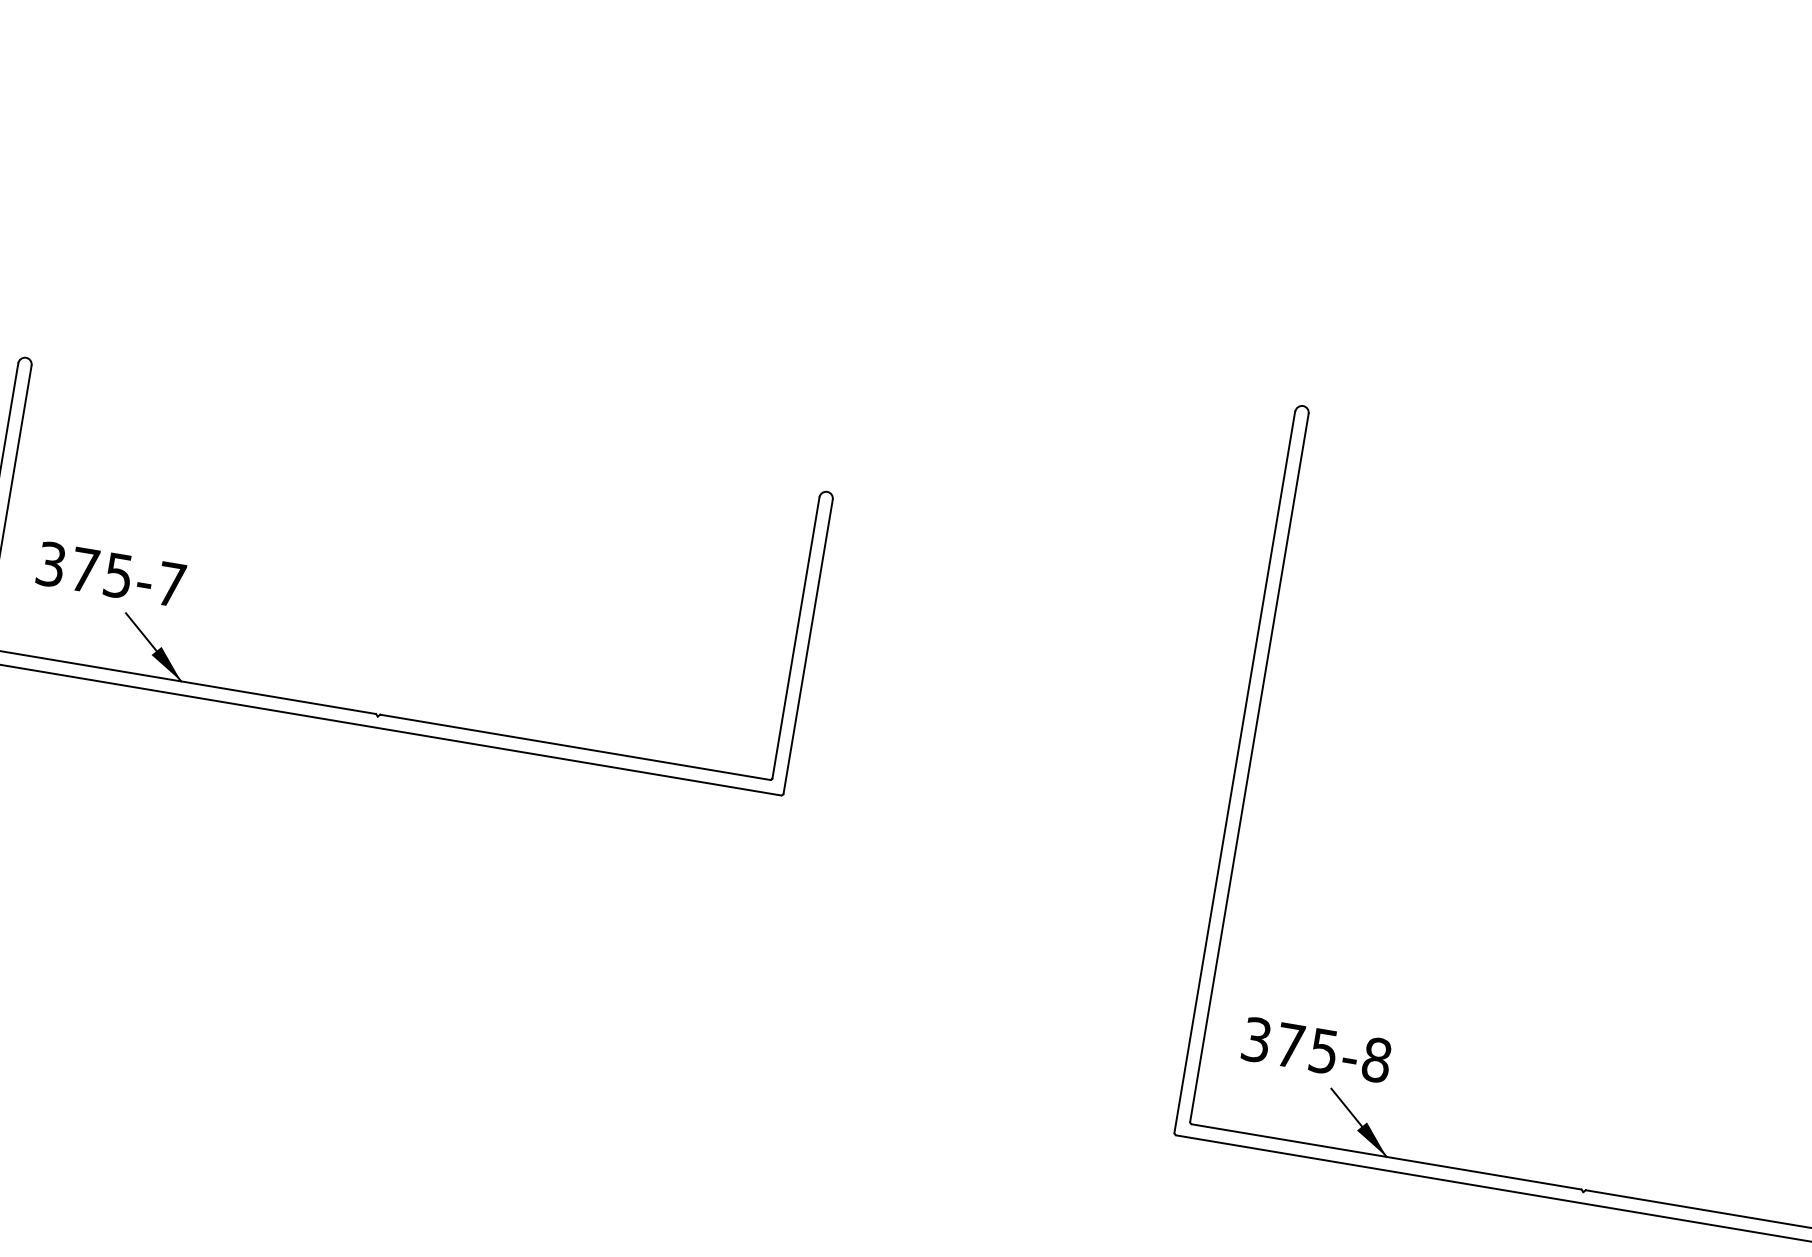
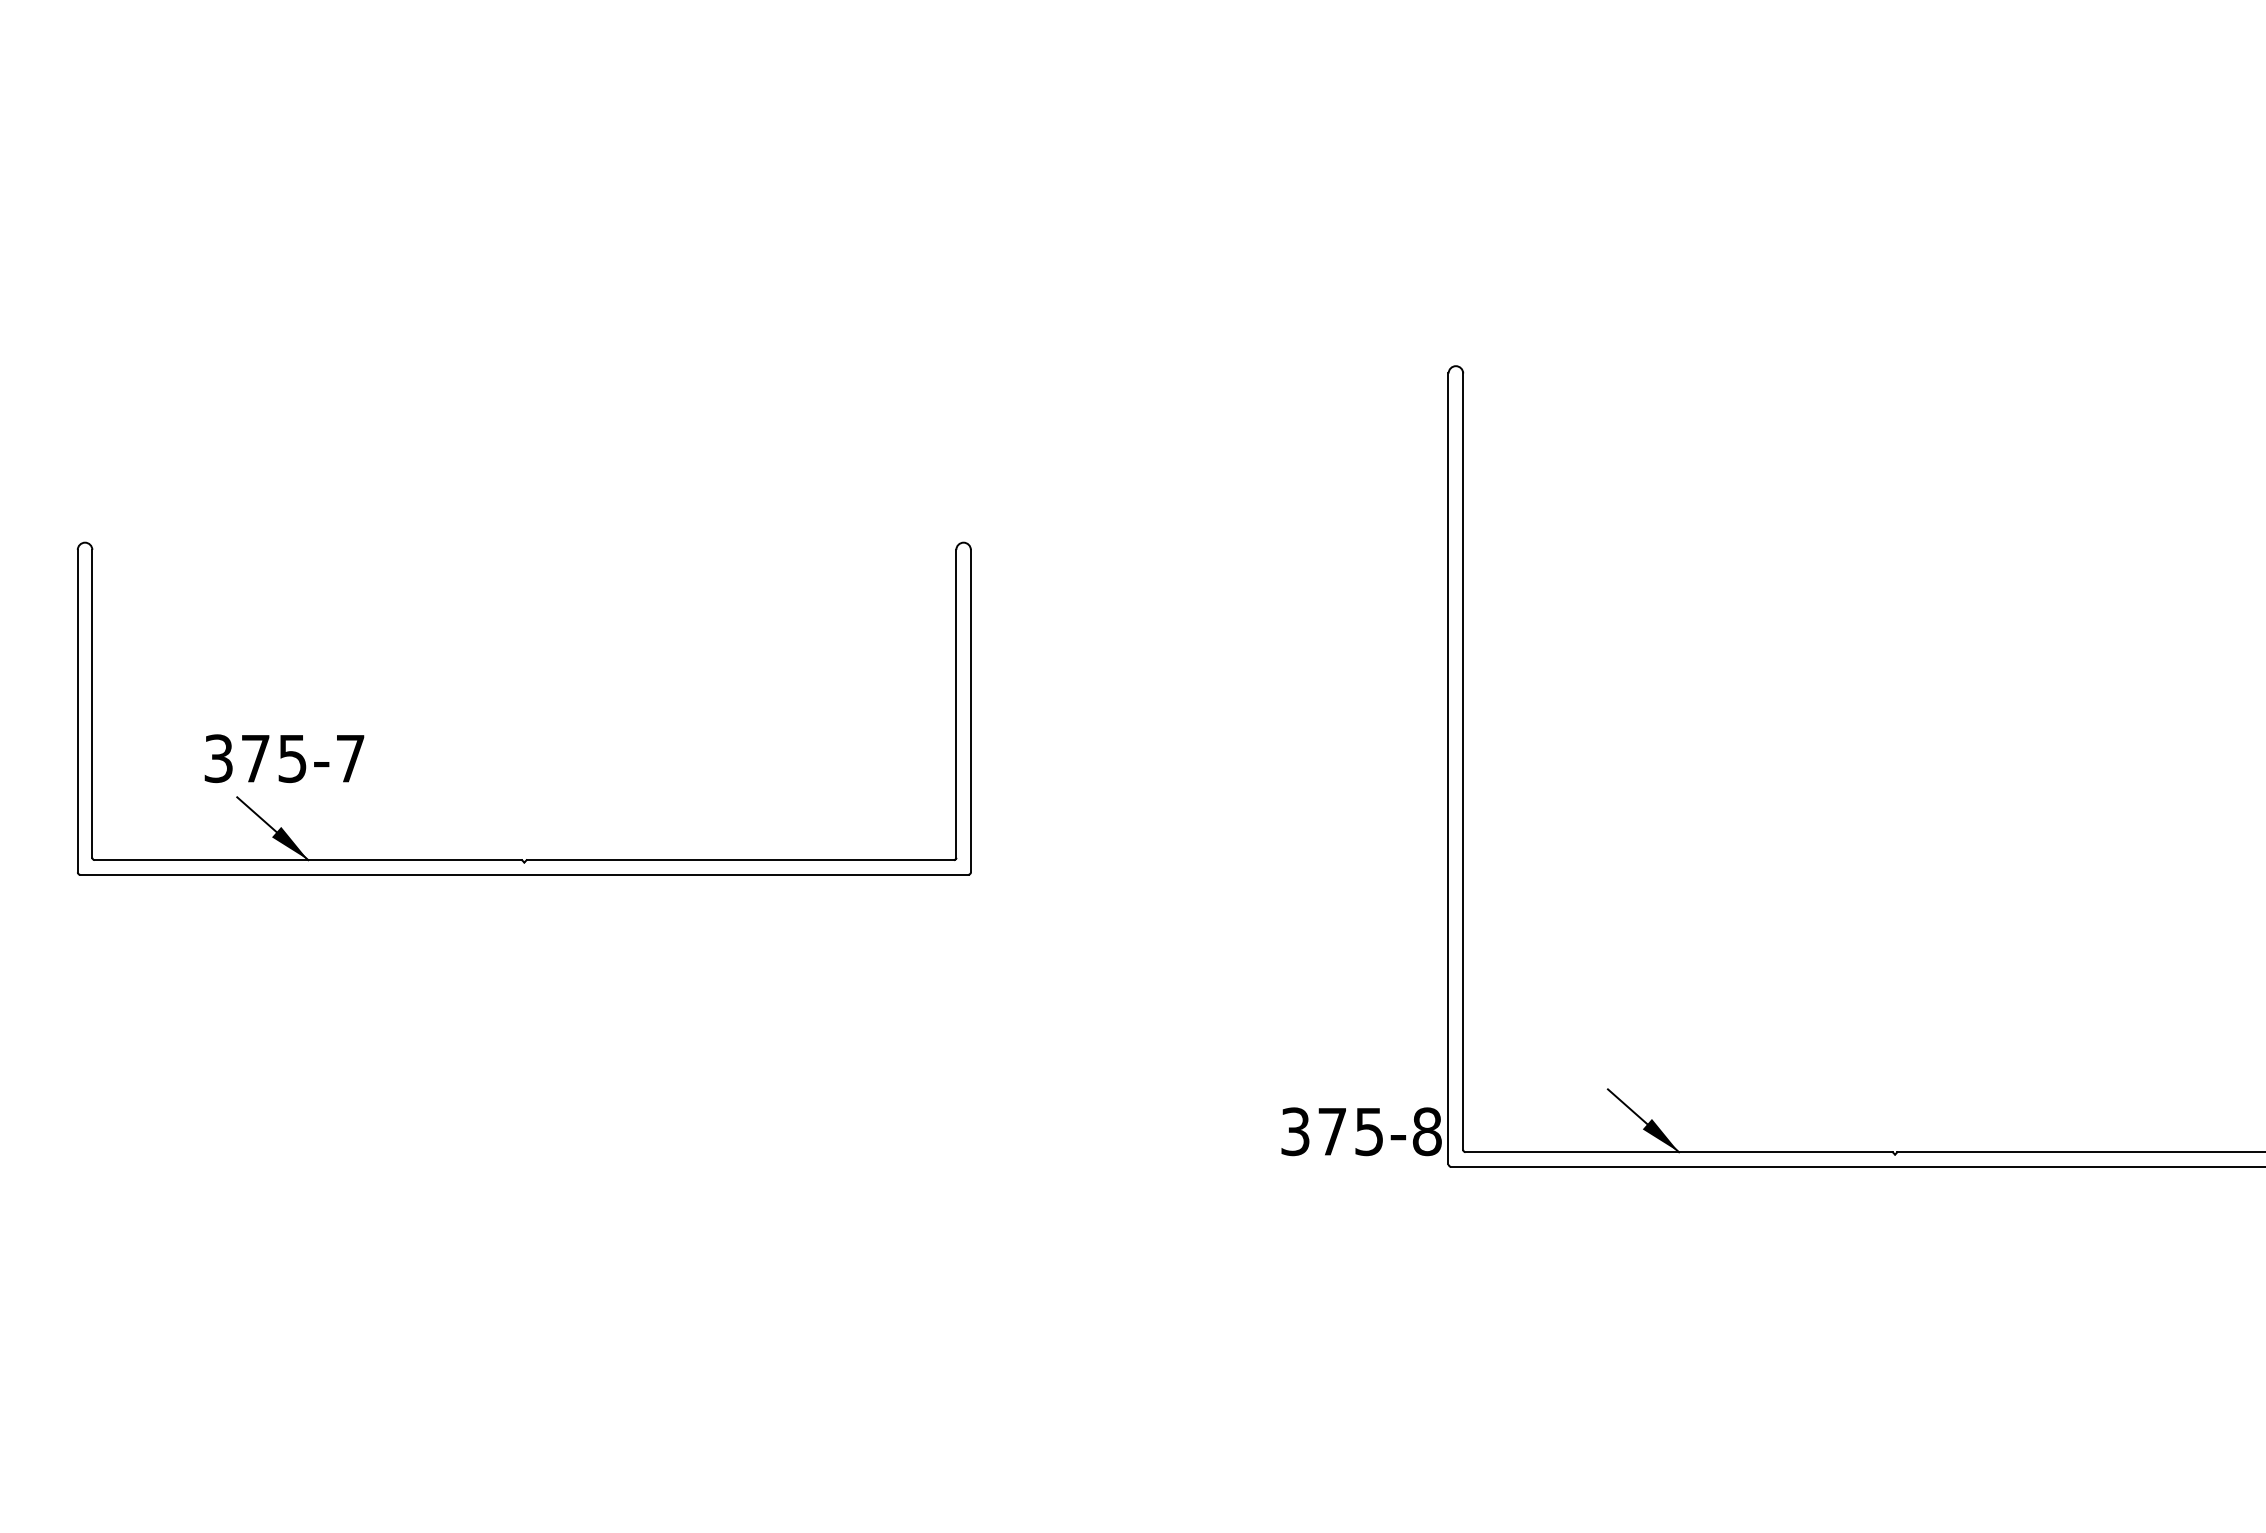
text: (111, 574) -> (284, 758), moved
text: (1316, 1049) -> (1361, 1131), moved

